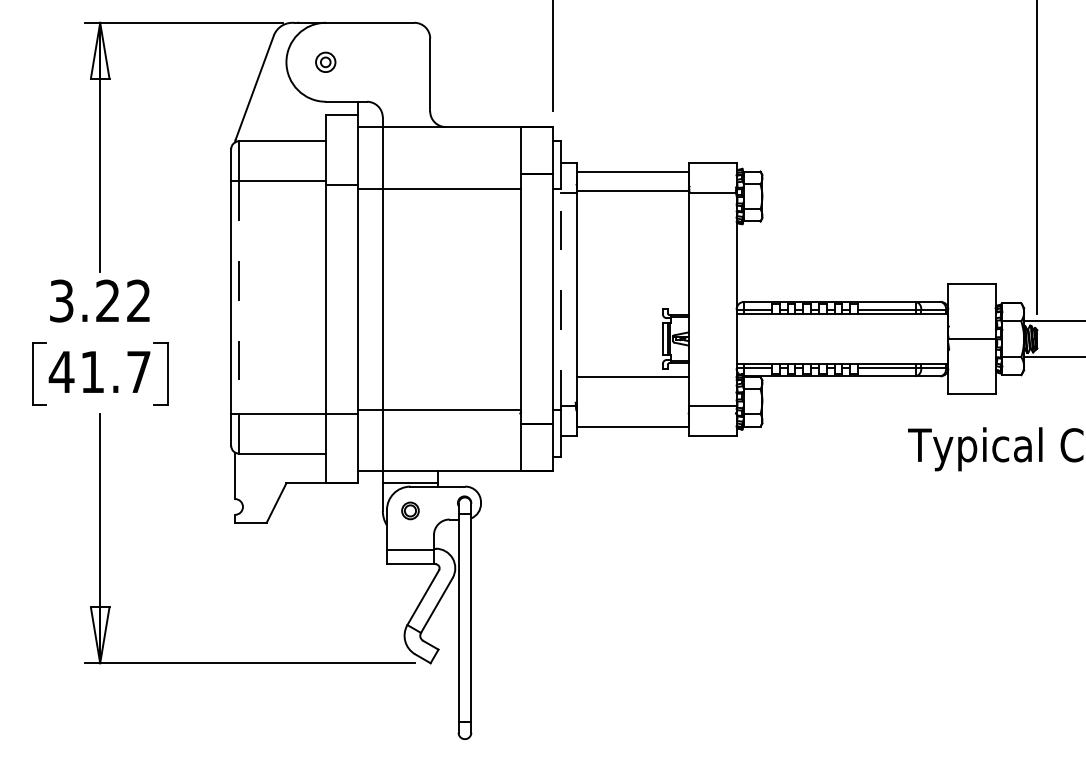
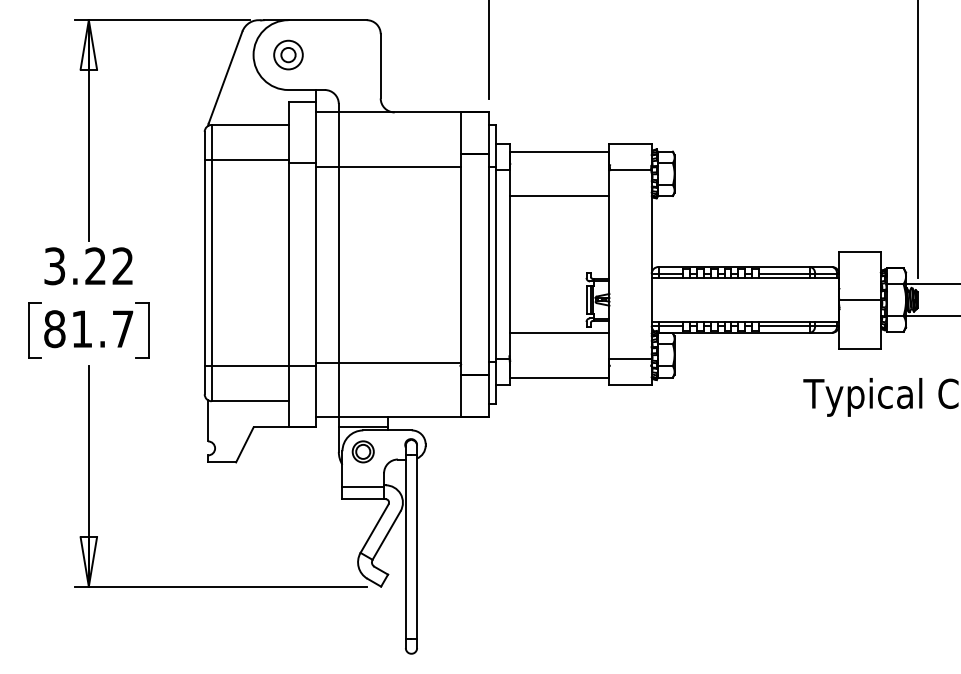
part: (325, 62) -> (288, 55), size x1.67
line: (632, 191) -> (559, 195), moved
line: (239, 297) -> (212, 263), dashed -> solid
line: (560, 299) -> (495, 264), dashed -> solid
text: (61, 371) -> (54, 328), 41.7 -> 81.7
part: (410, 510) -> (363, 451), size x1.43

